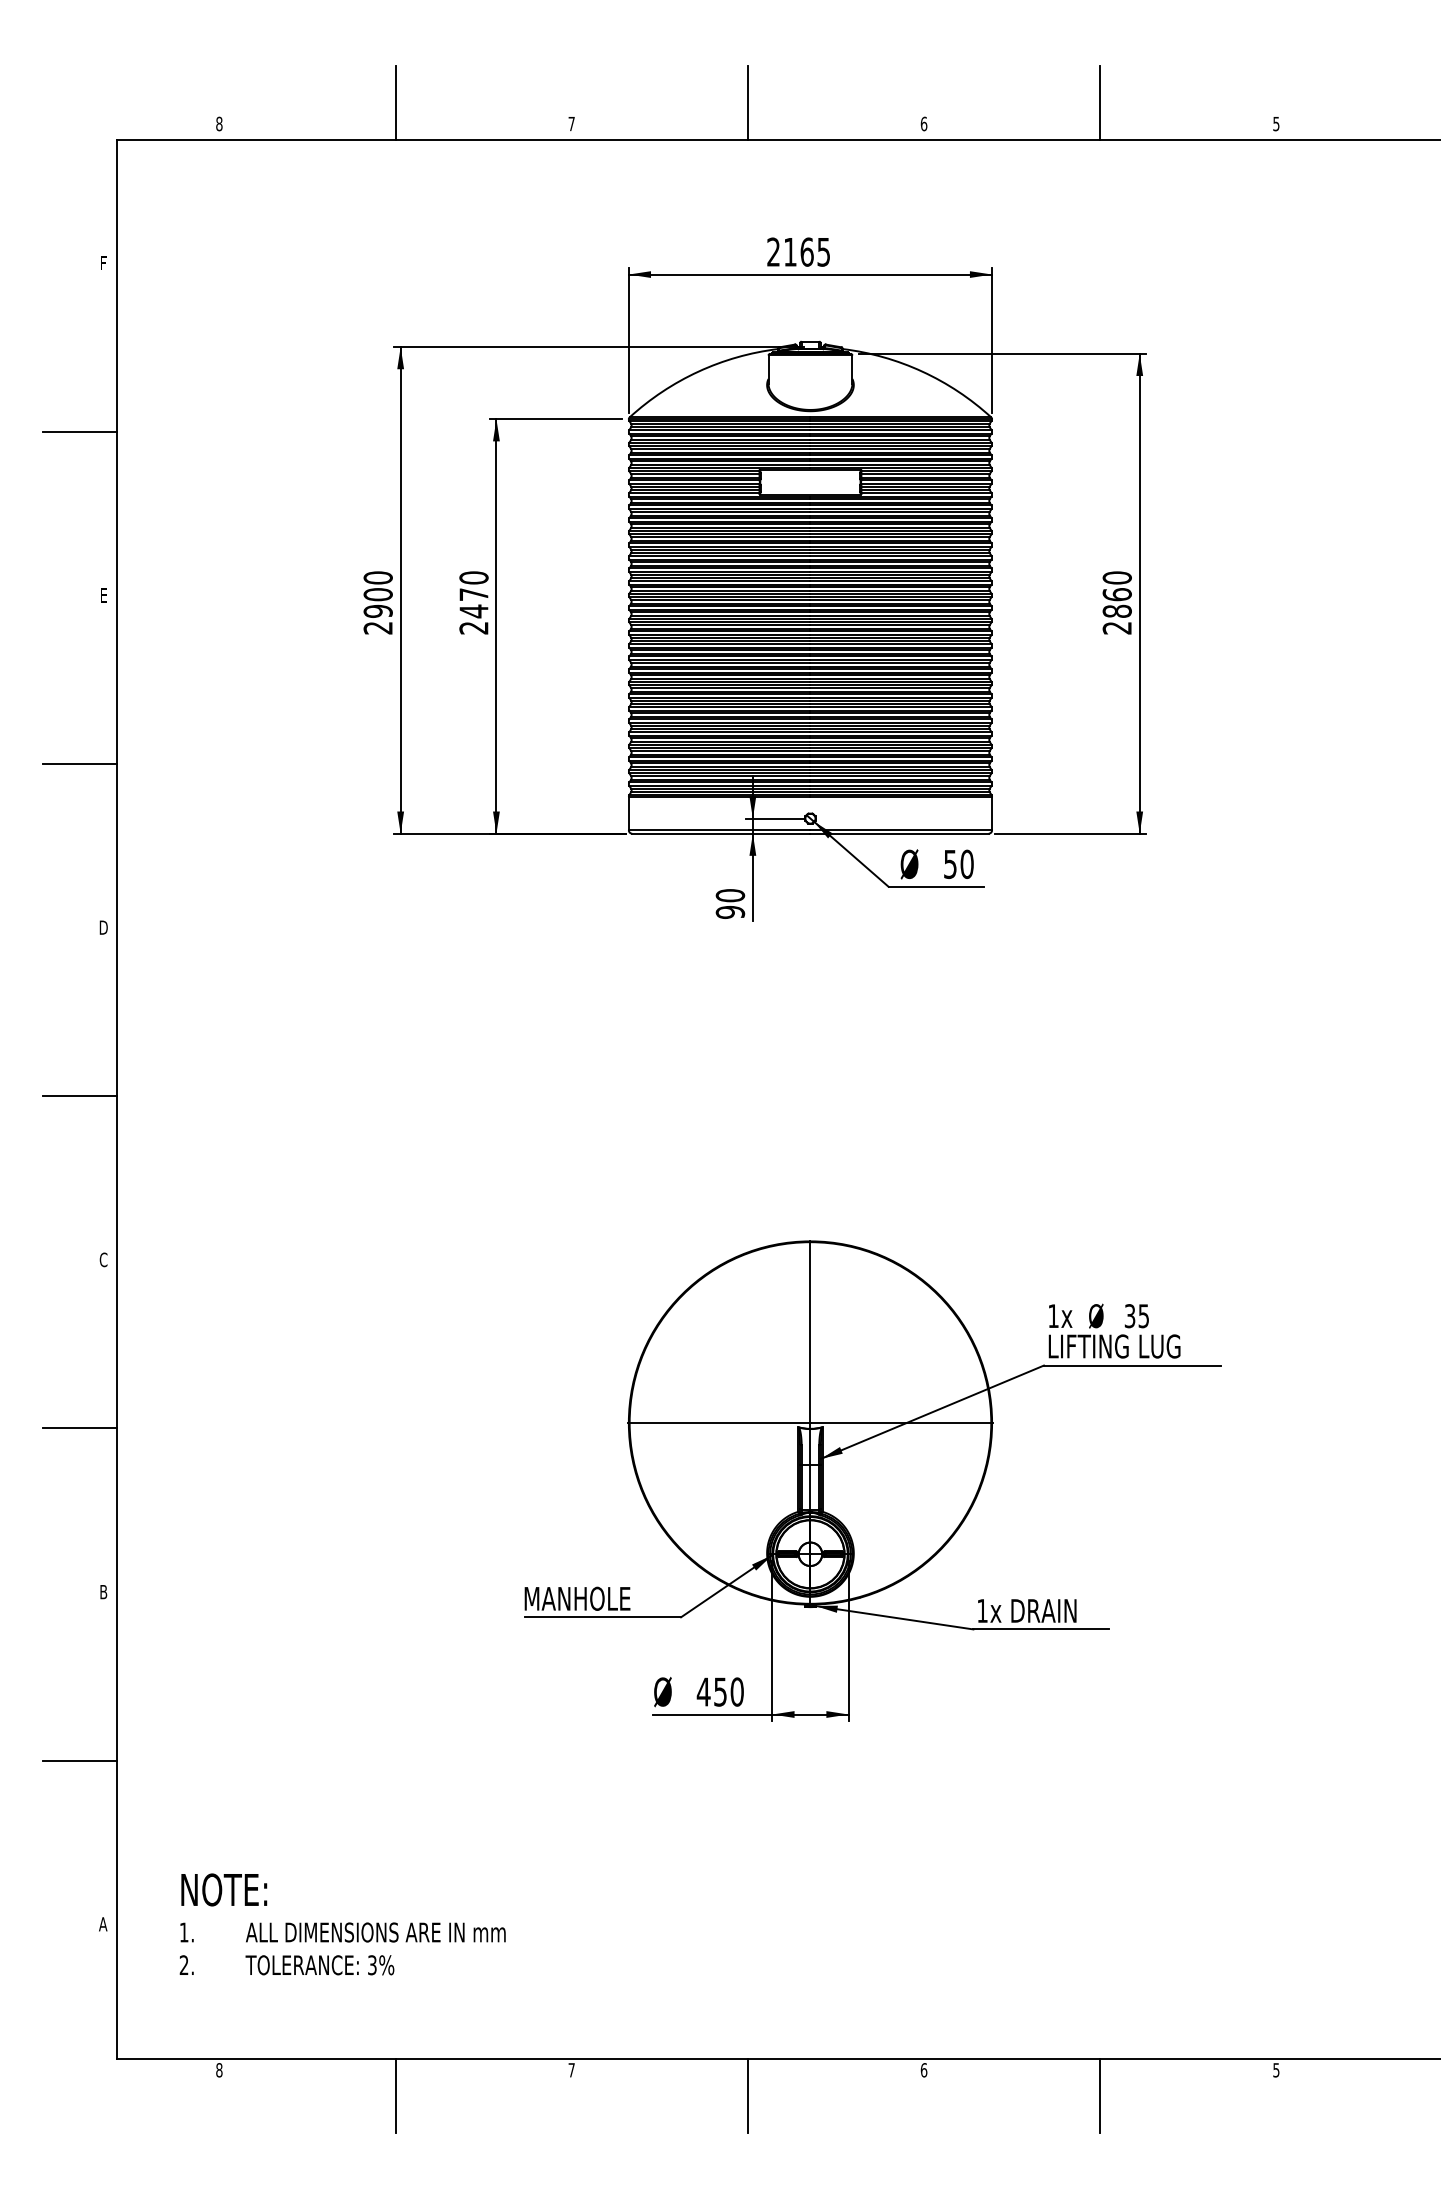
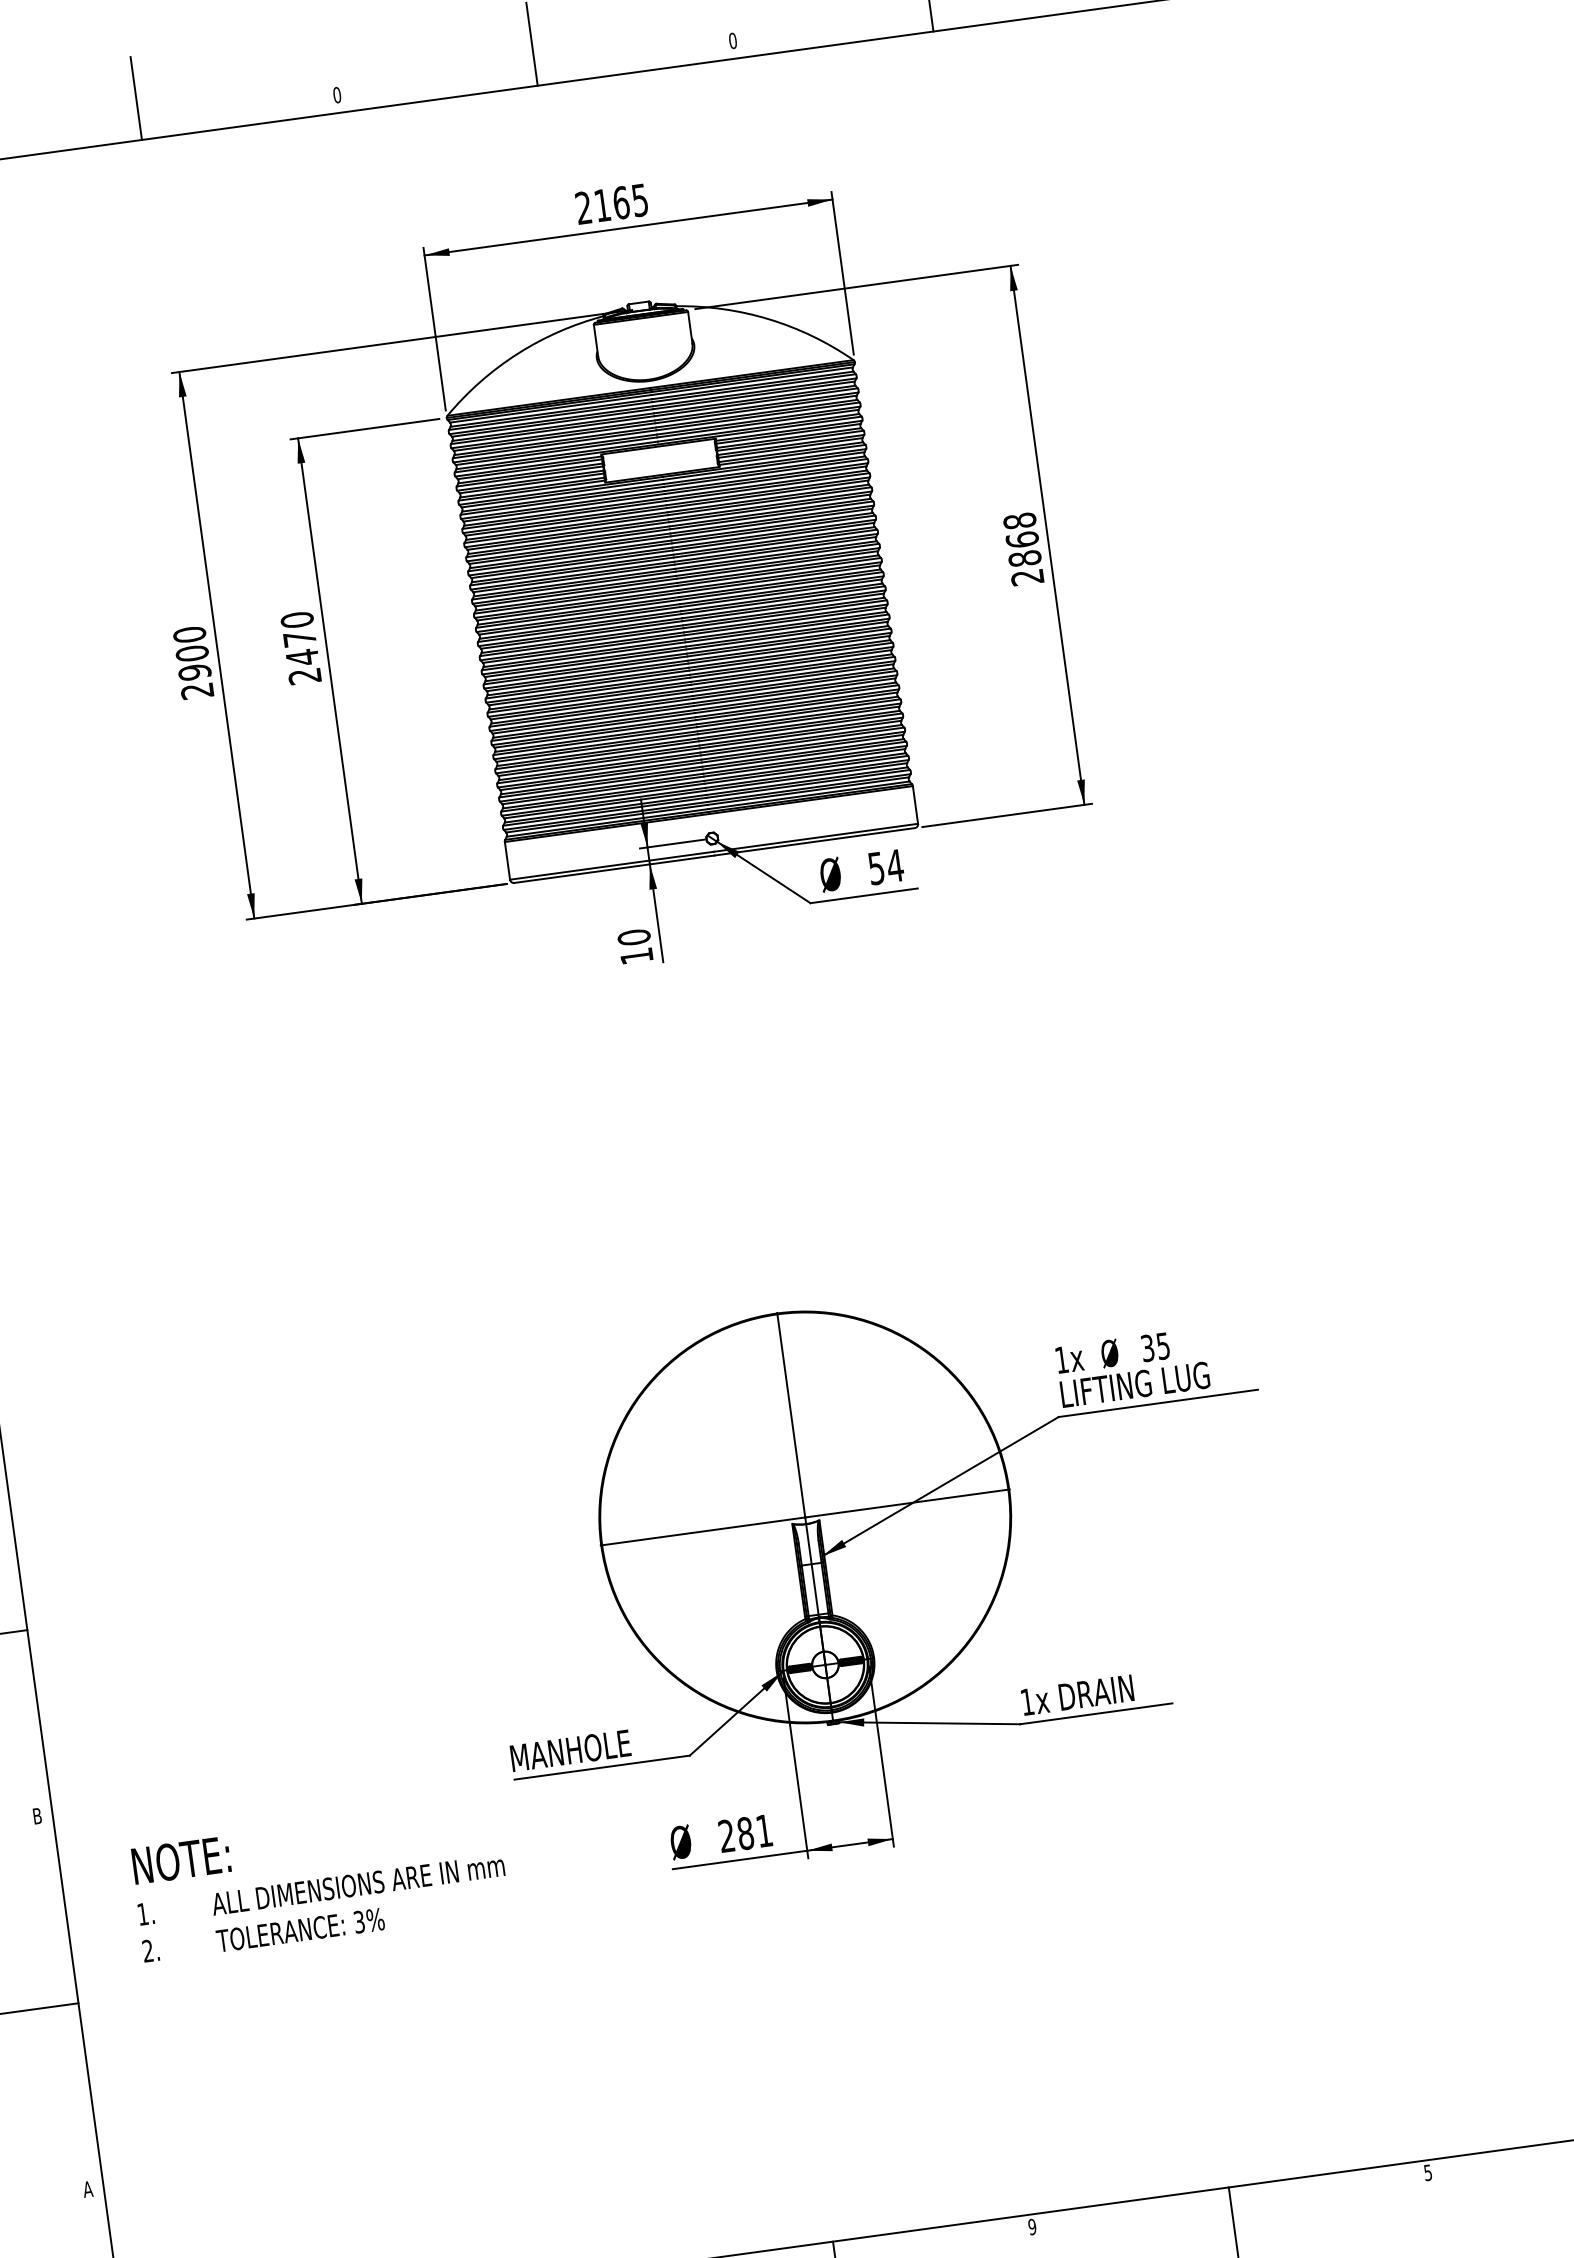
text: (571, 123) -> (336, 94), 7 -> 0
text: (924, 123) -> (733, 40), 6 -> 0
text: (1117, 577) -> (1020, 520), 2860 -> 2868
text: (967, 864) -> (895, 865), 50 -> 54
text: (730, 912) -> (636, 956), 90 -> 10
text: (719, 1691) -> (744, 1833), 450 -> 281
text: (342, 1924) -> (319, 1880), moved
text: (923, 2070) -> (1031, 2227), 6 -> 9

